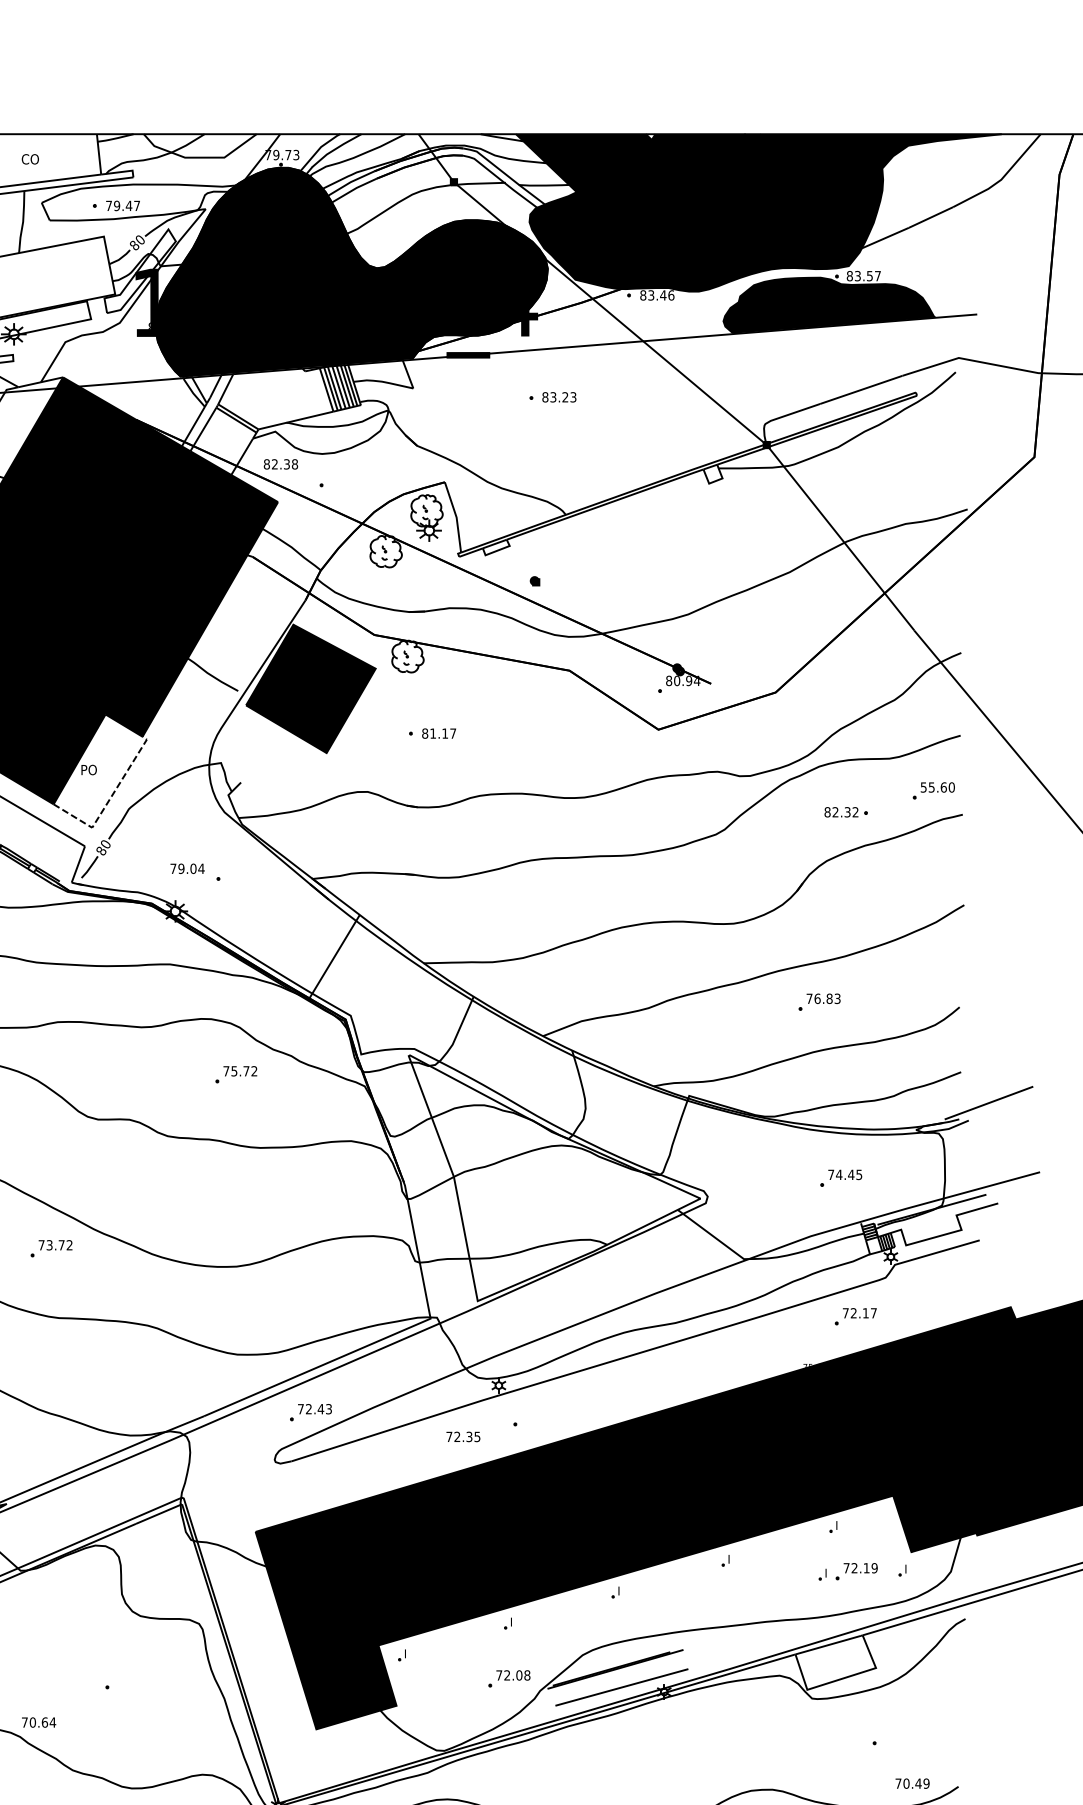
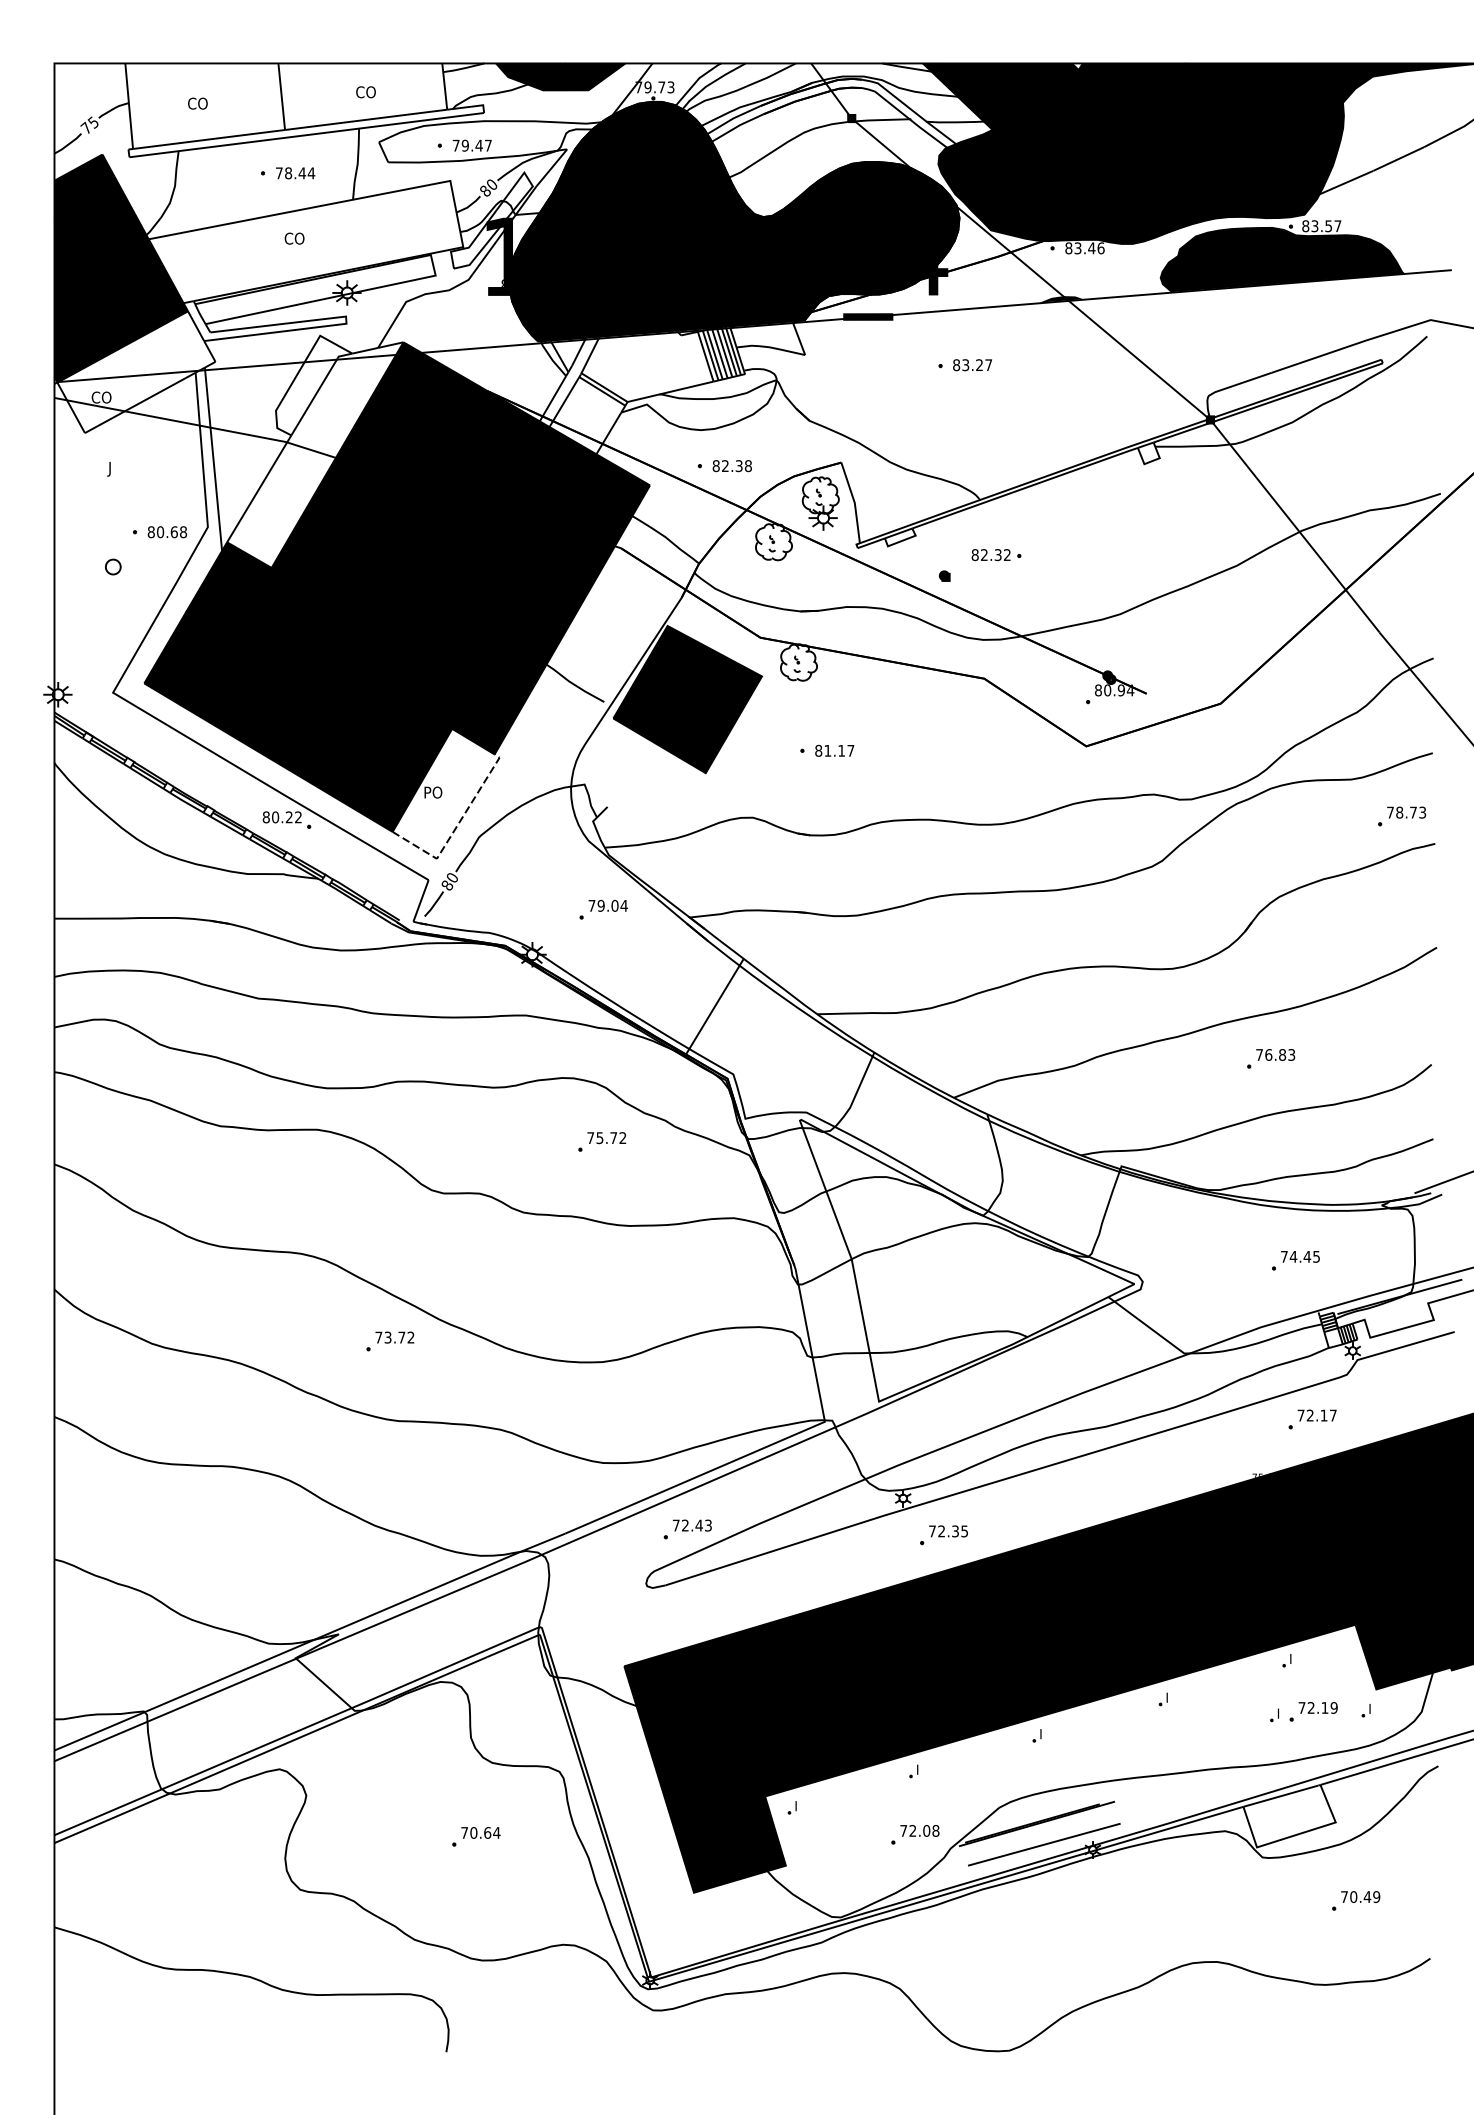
fill: (199, 145) -> (560, 76), added
fill: (636, 340) -> (1061, 299), added
text: (573, 397) -> (988, 365), 83.23 -> 83.27
text: (280, 464) -> (731, 466), moved
text: (937, 787) -> (1406, 812), 55.60 -> 78.73
part: (846, 812) -> (996, 555), moved
text: (186, 868) -> (607, 905), moved
text: (463, 1437) -> (948, 1531), moved
text: (38, 1722) -> (480, 1832), moved
text: (912, 1783) -> (1360, 1896), moved

